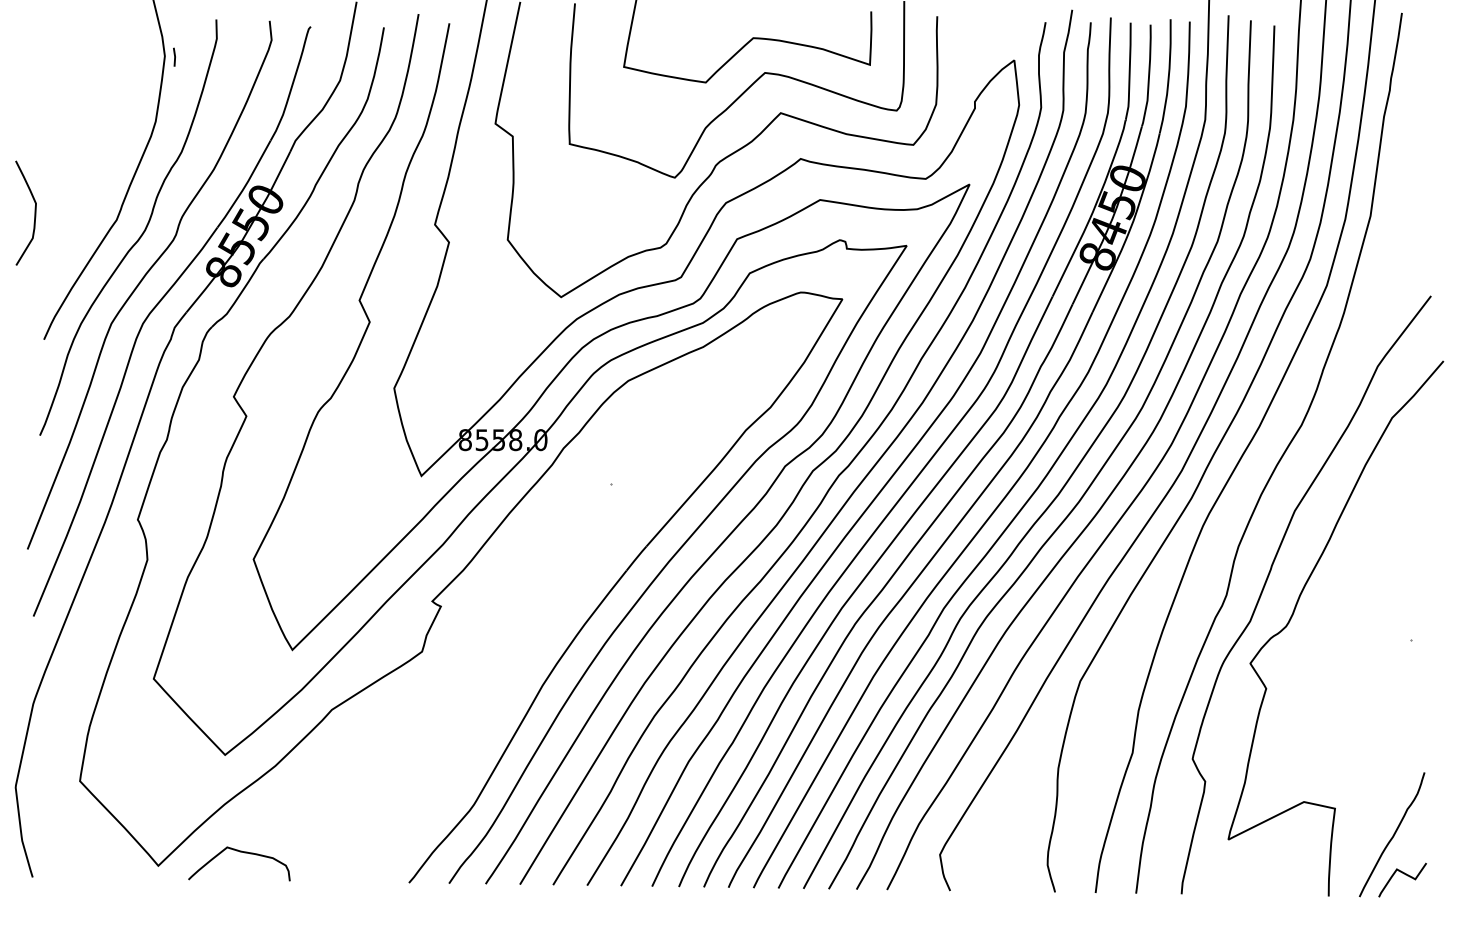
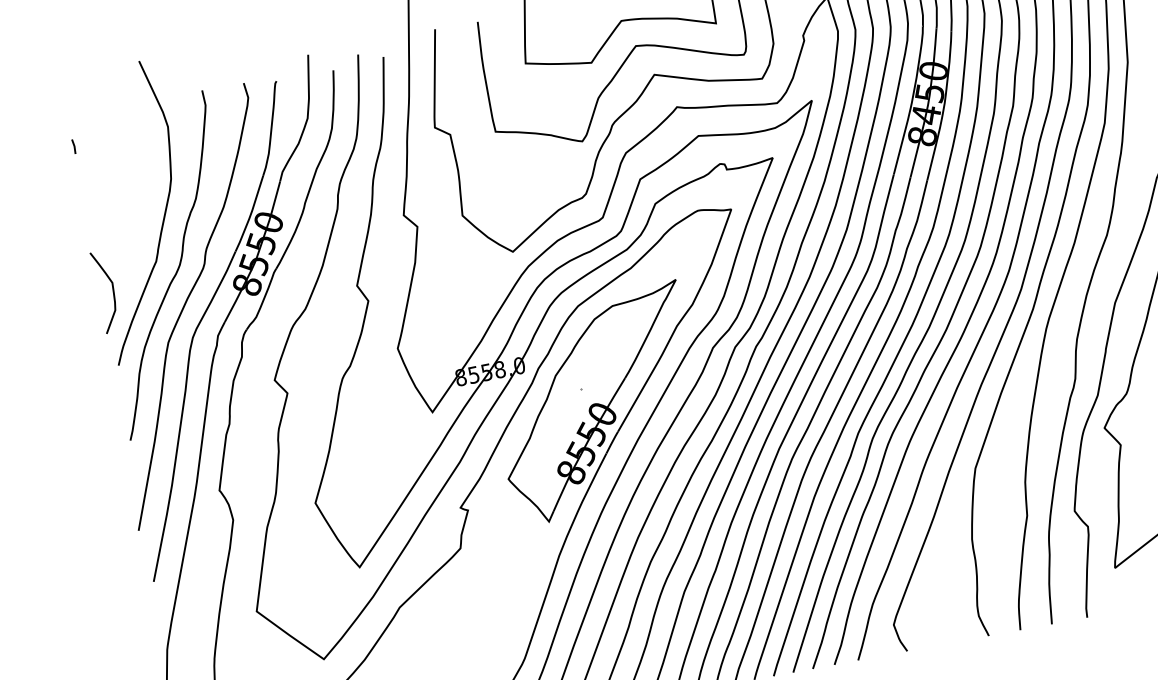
line: (174, 56) -> (73, 146), moved
curve: (34, 212) -> (112, 290), moved
part: (627, 506) -> (597, 403), added

